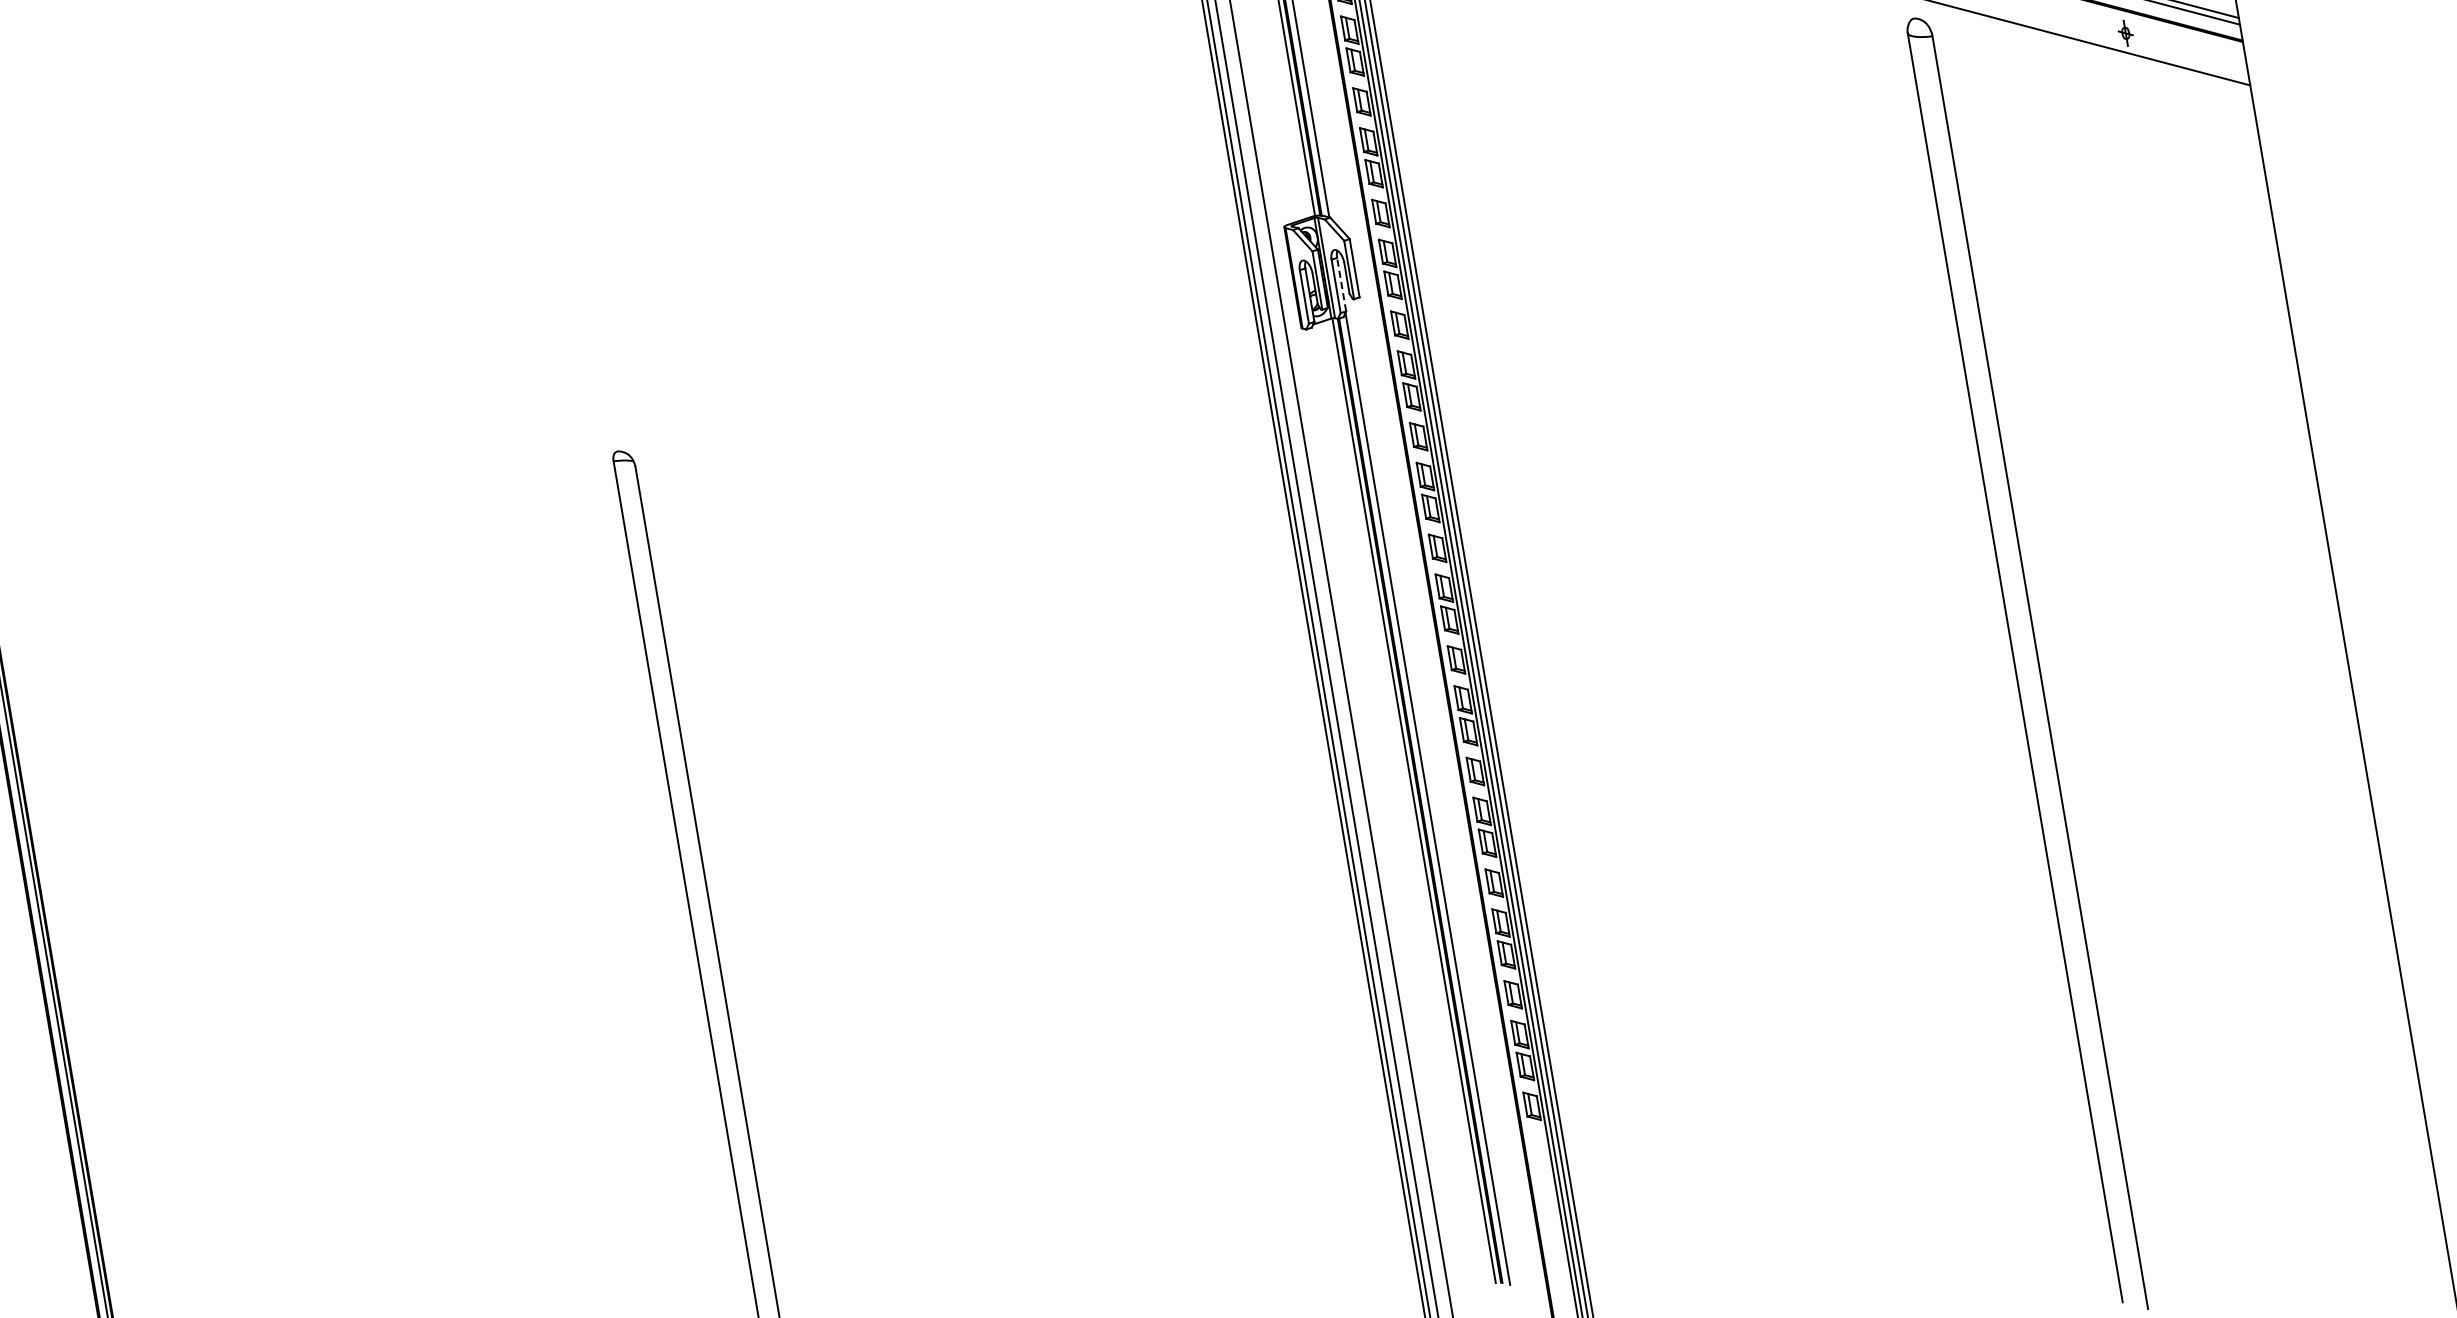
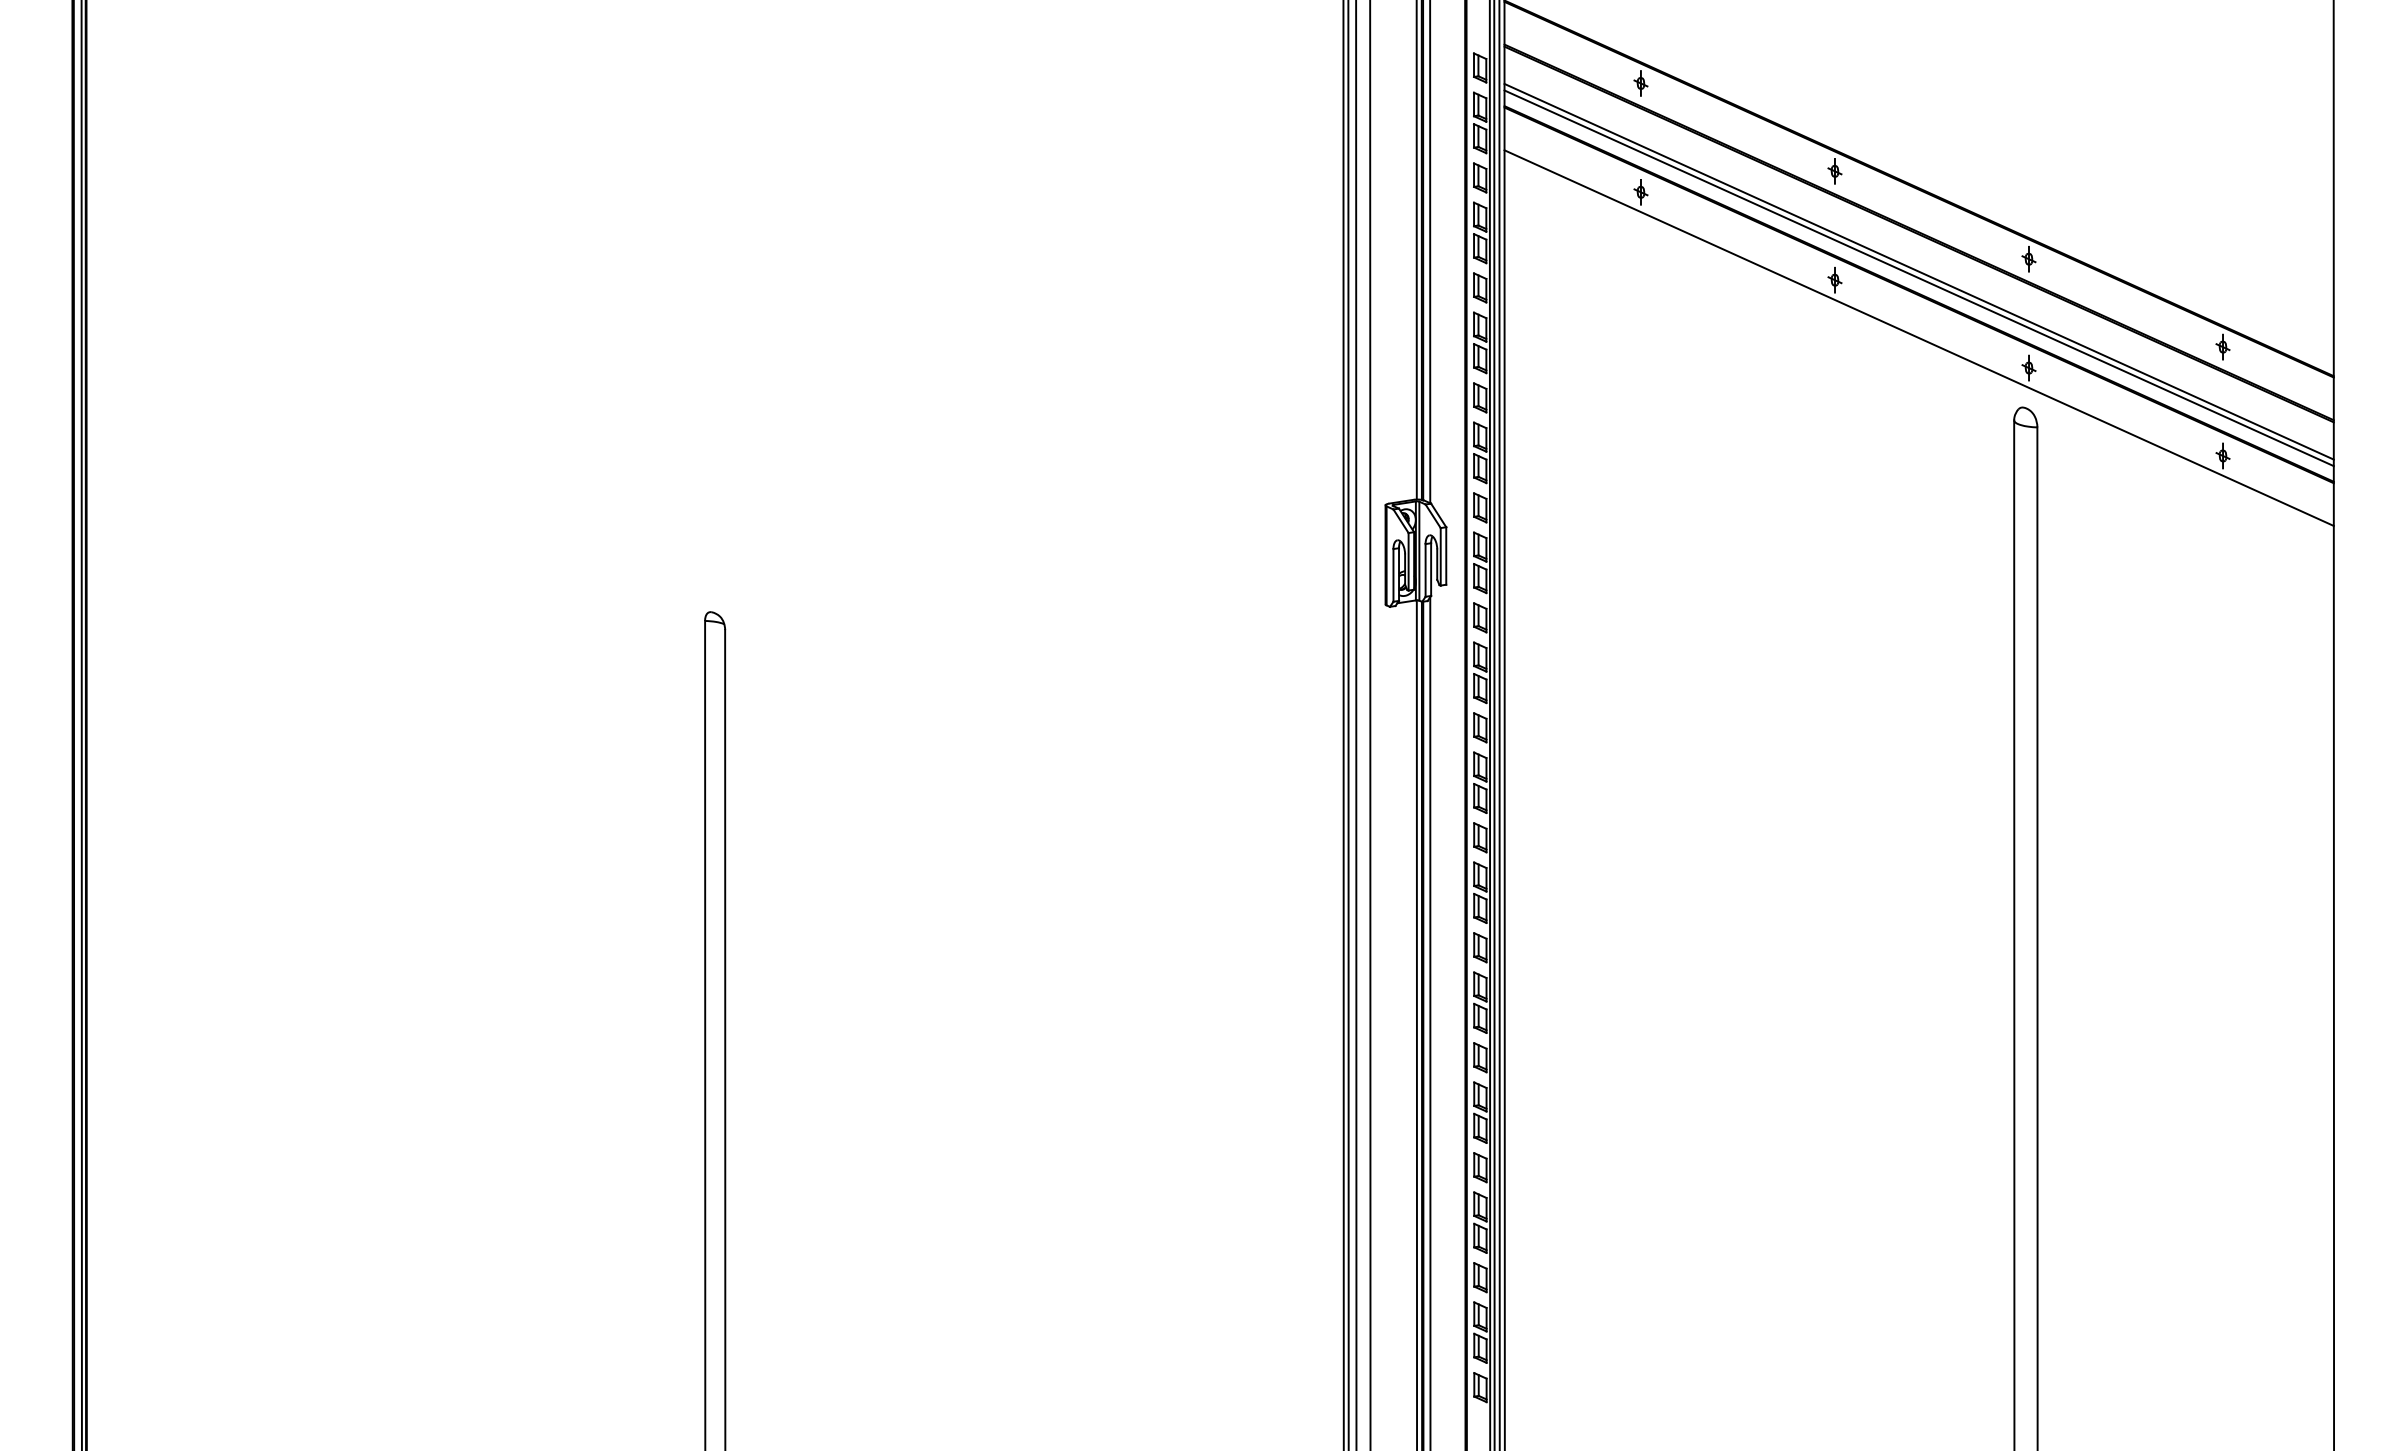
line: (1341, 284) -> (1431, 569), dashed -> solid

